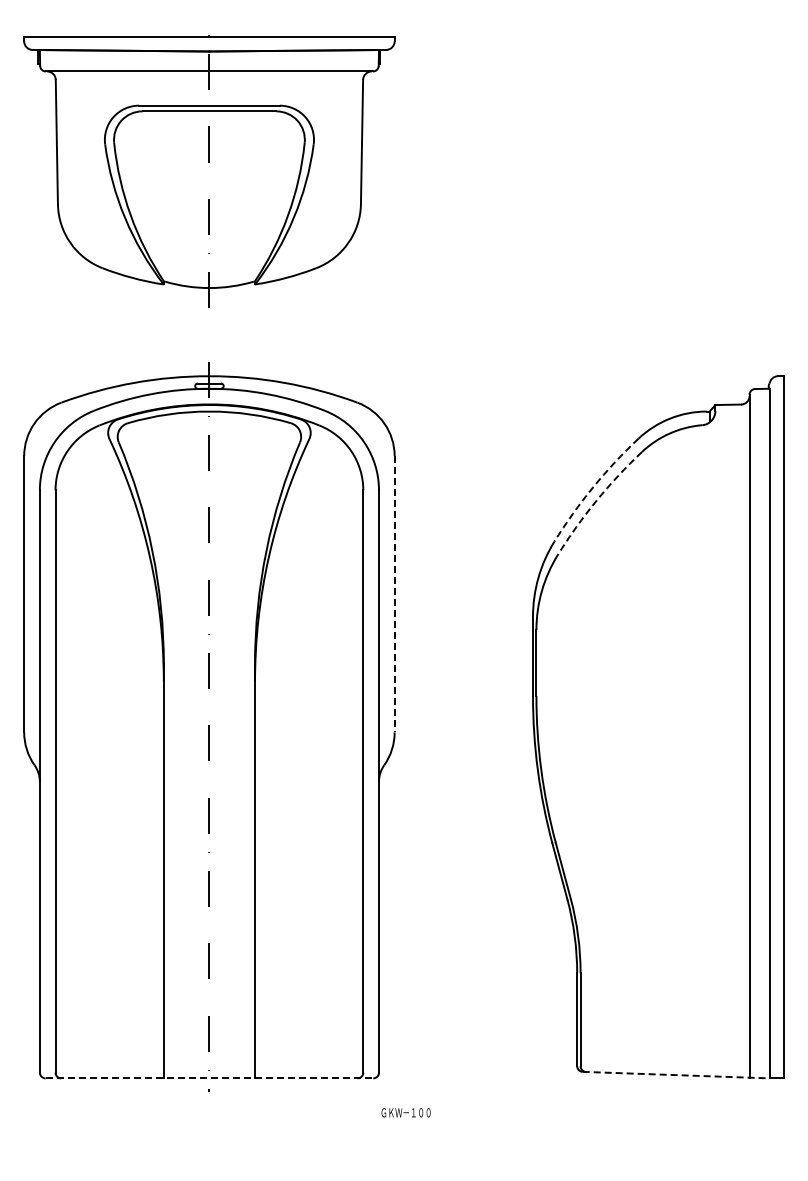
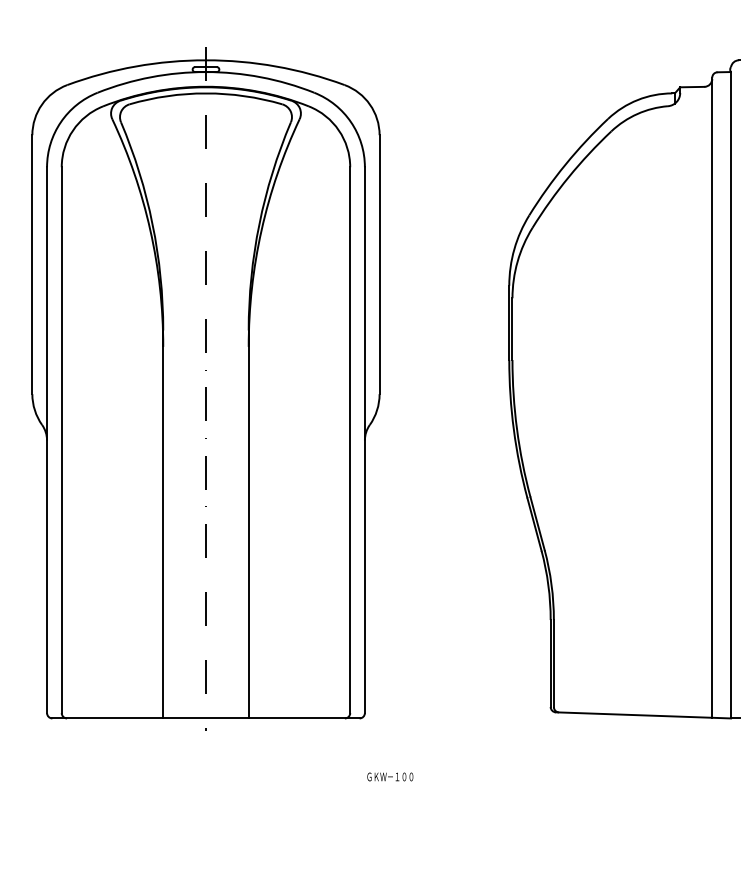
arc: (593, 487) -> (565, 164), dashed -> solid
arc: (596, 500) -> (568, 176), dashed -> solid
line: (394, 594) -> (379, 264), dashed -> solid
line: (676, 1075) -> (643, 715), dashed -> solid
line: (209, 1078) -> (206, 718), dashed -> solid
text: (405, 1112) -> (389, 776), moved

